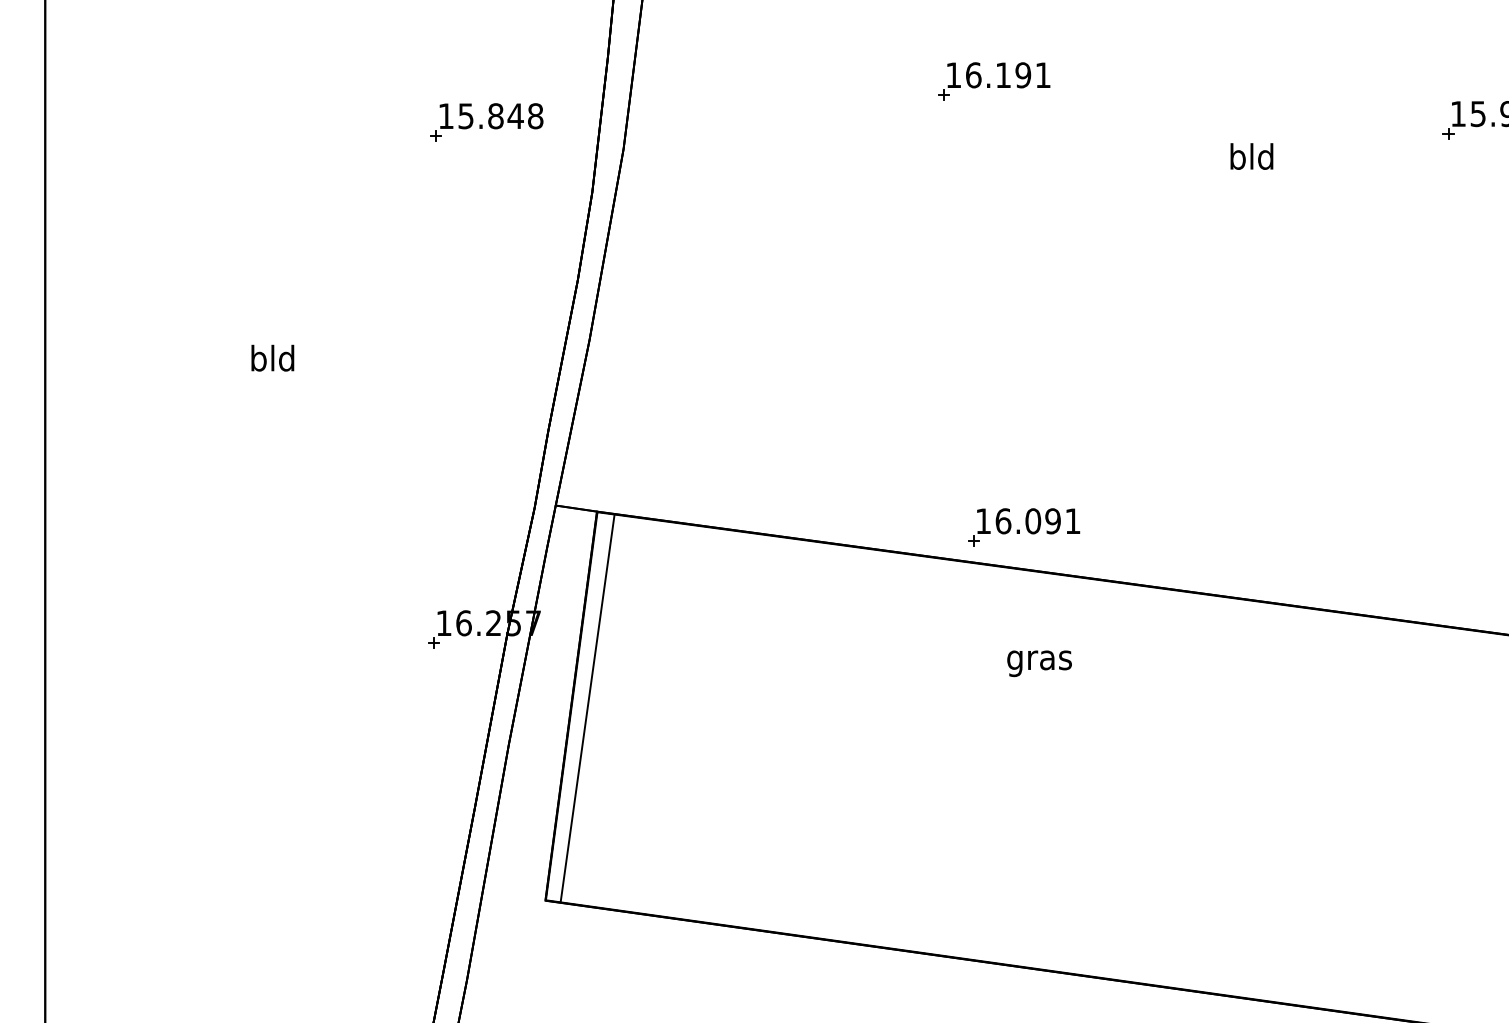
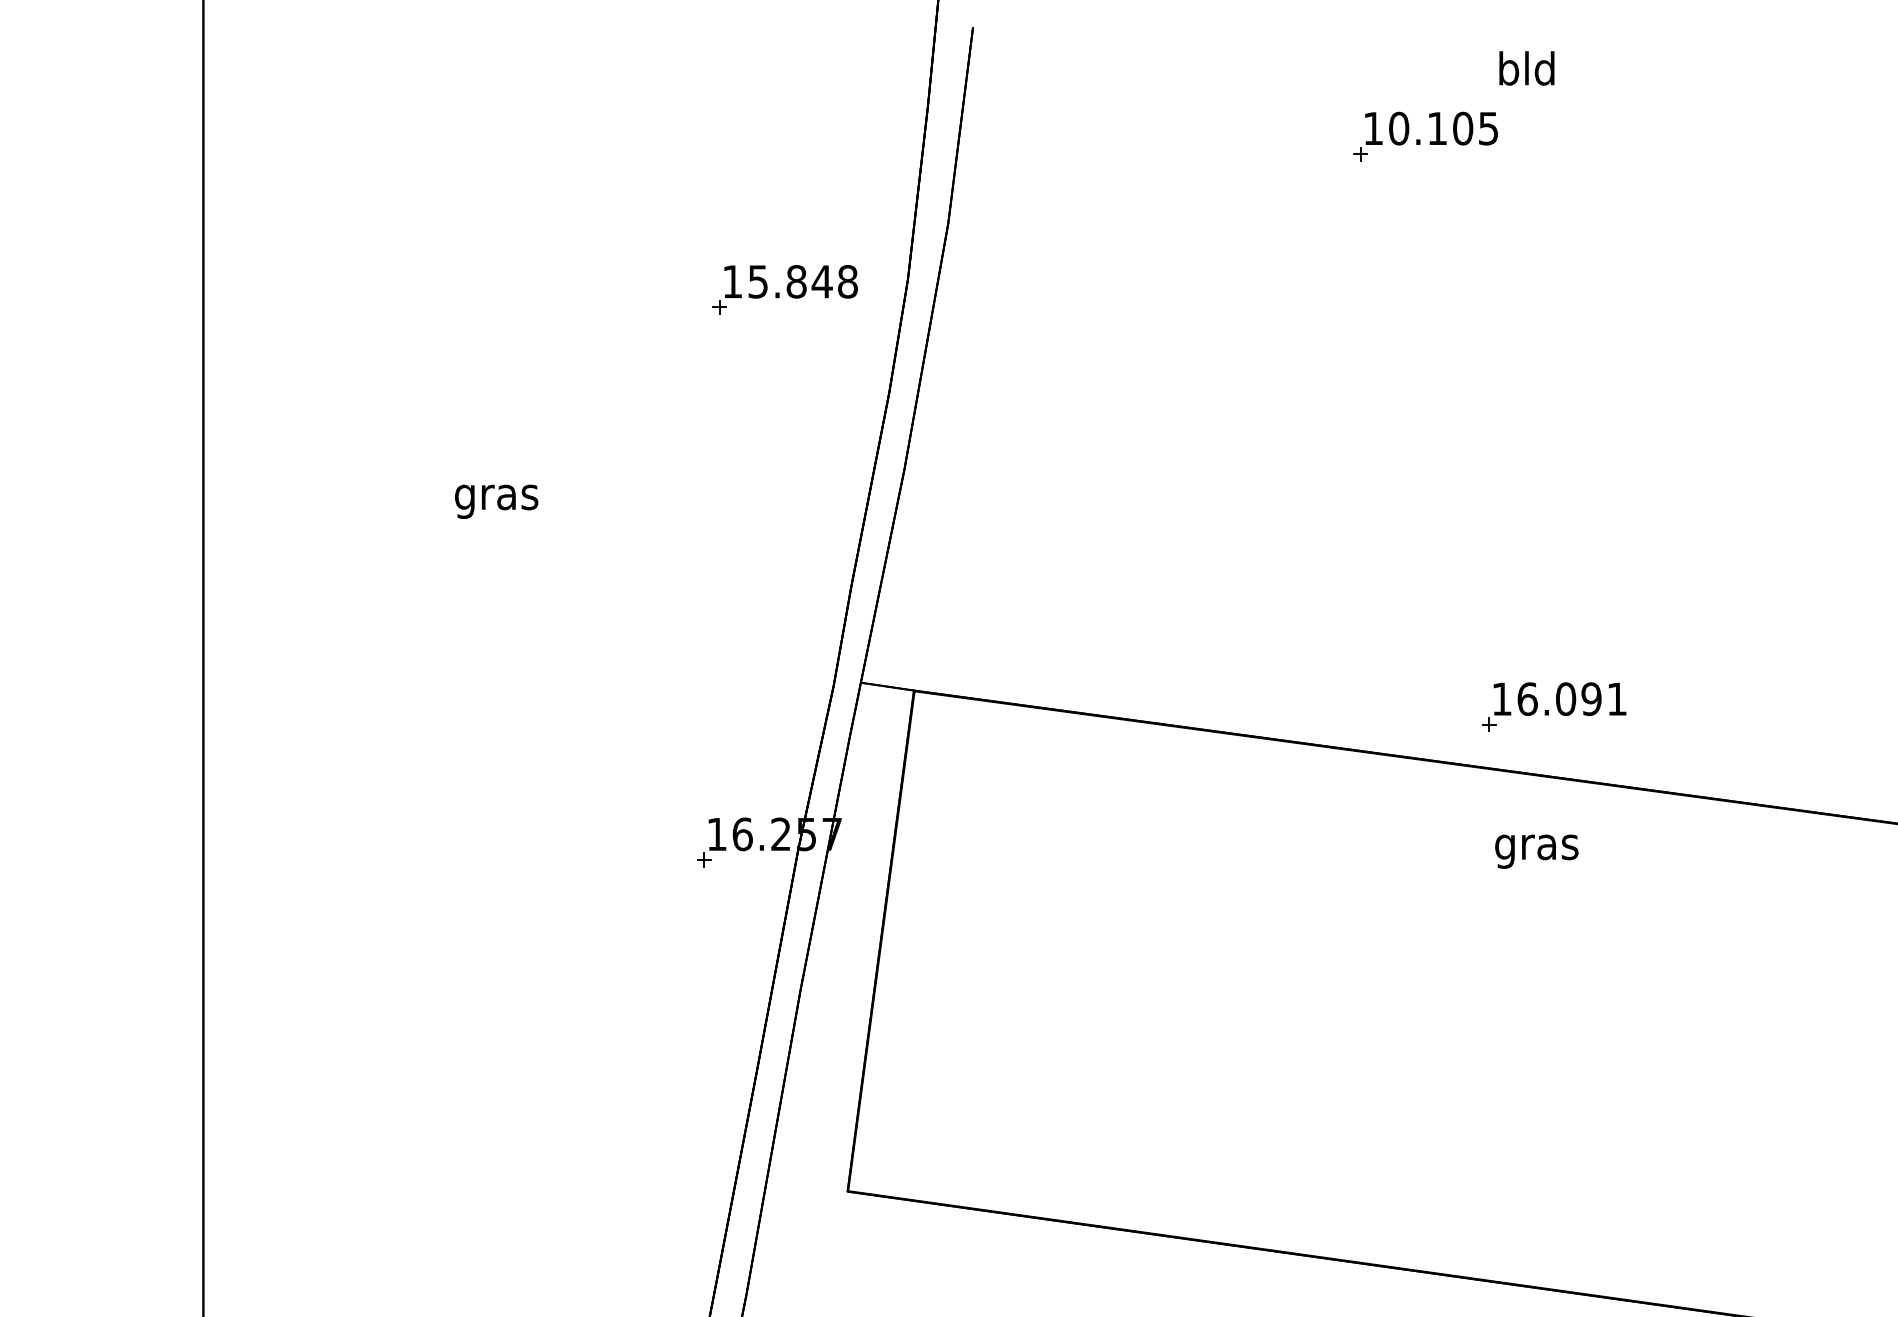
text: (1007, 75) -> (1442, 128), 16.191 -> 10.105
part: (486, 122) -> (784, 289), moved
text: (1251, 156) -> (1526, 68), moved
text: (272, 361) -> (496, 497), bld -> gras
part: (1024, 527) -> (1554, 707), moved
text: (1039, 663) -> (1536, 851), moved
line: (587, 708) -> (901, 944), removed

